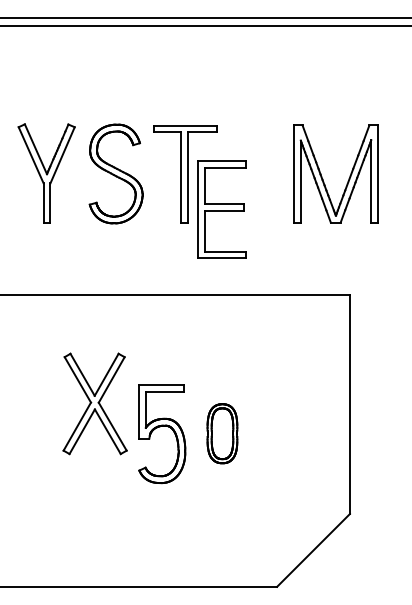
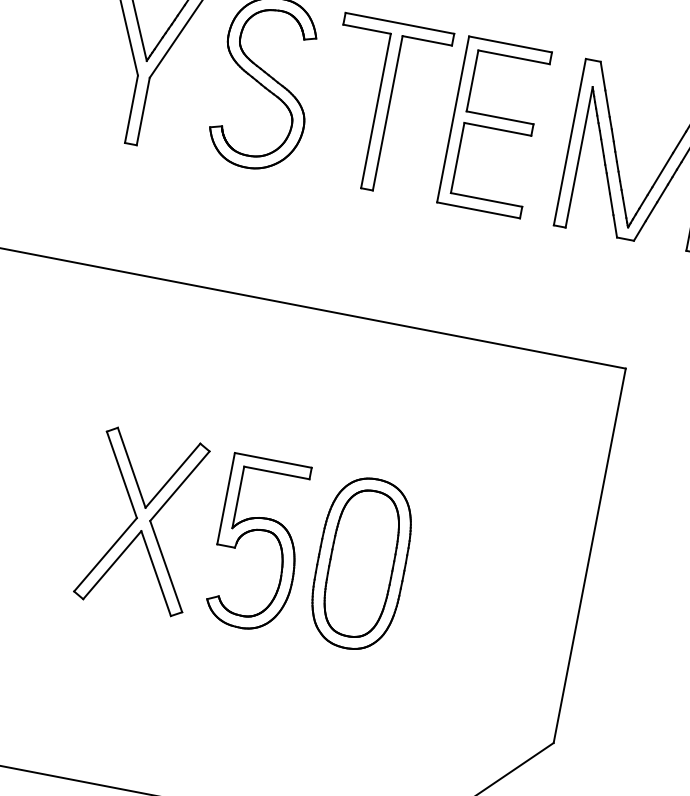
part: (221, 209) -> (493, 126), moved
part: (94, 403) -> (142, 520), moved
part: (222, 433) -> (361, 563), size x1.67

